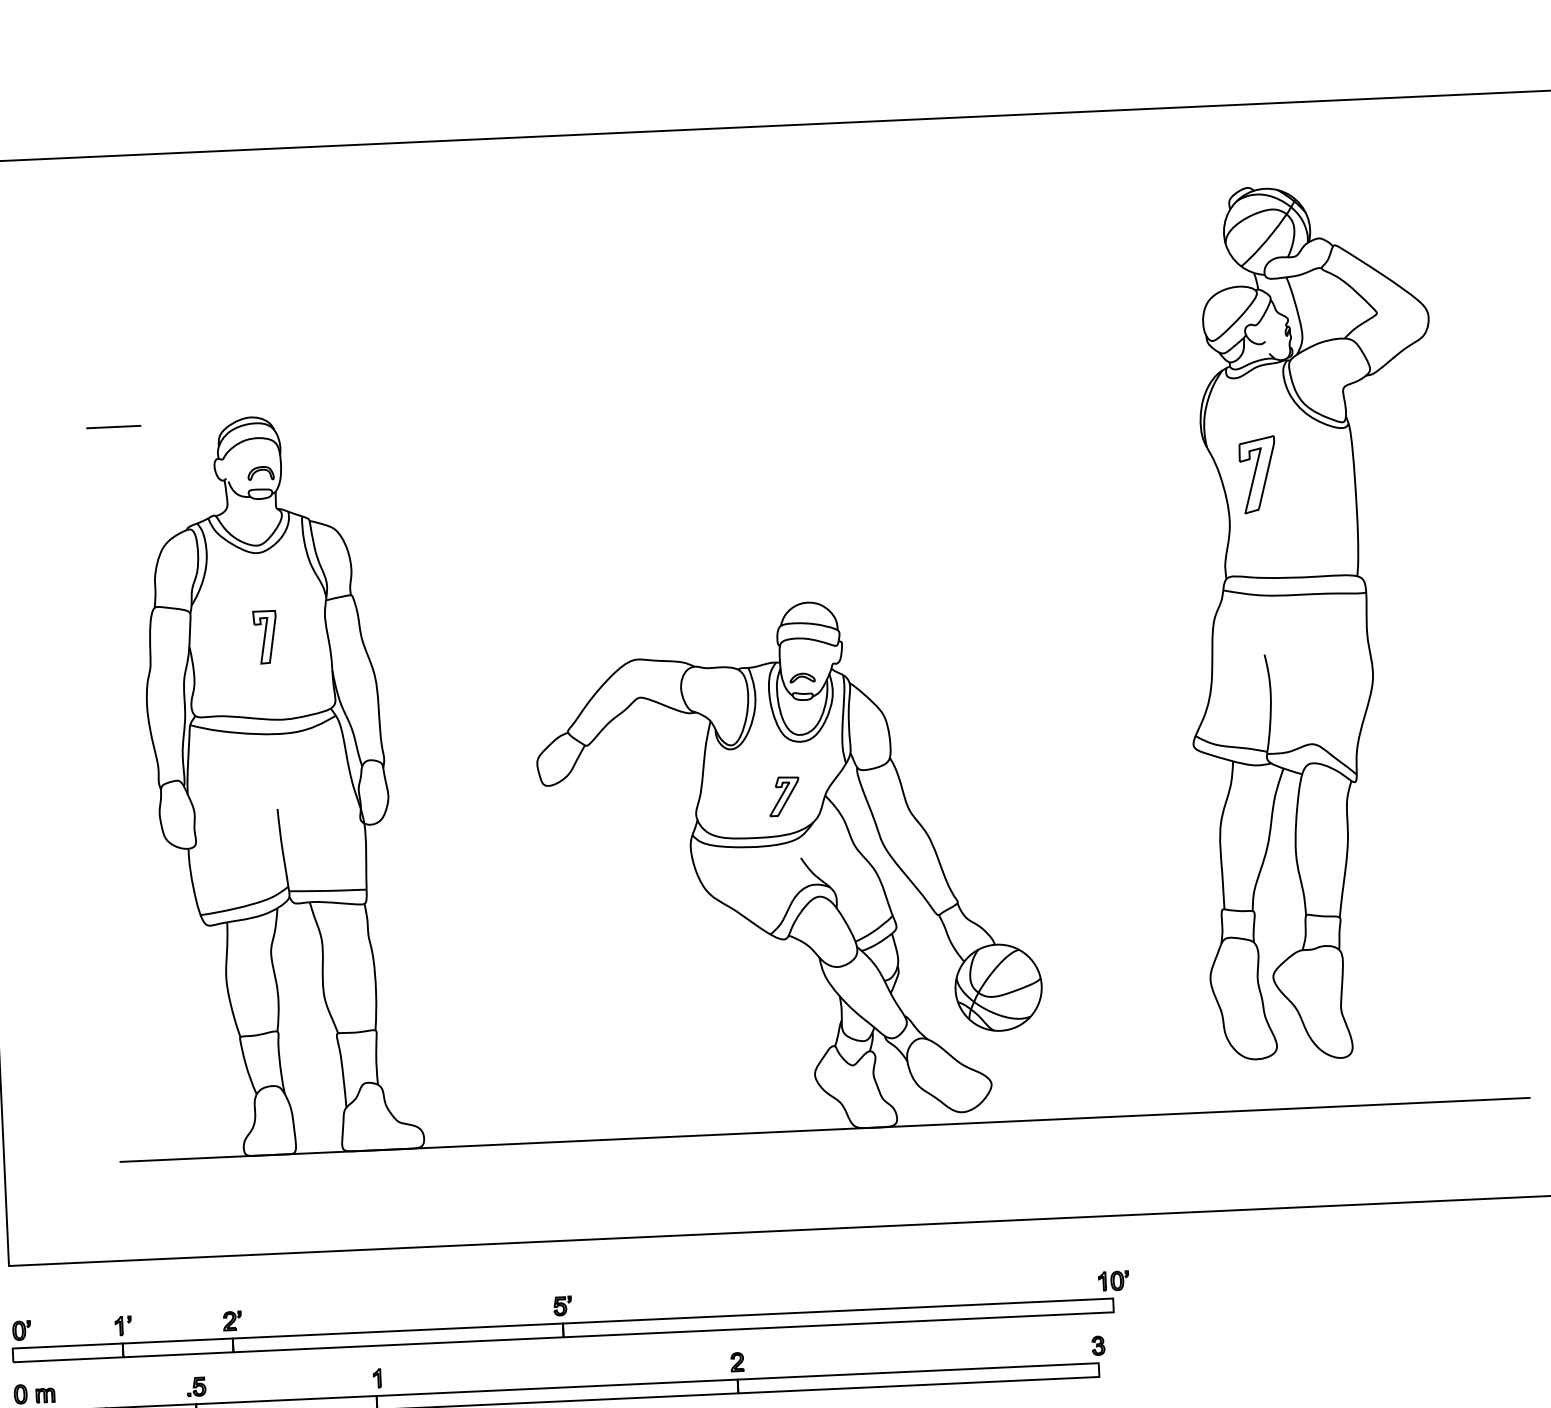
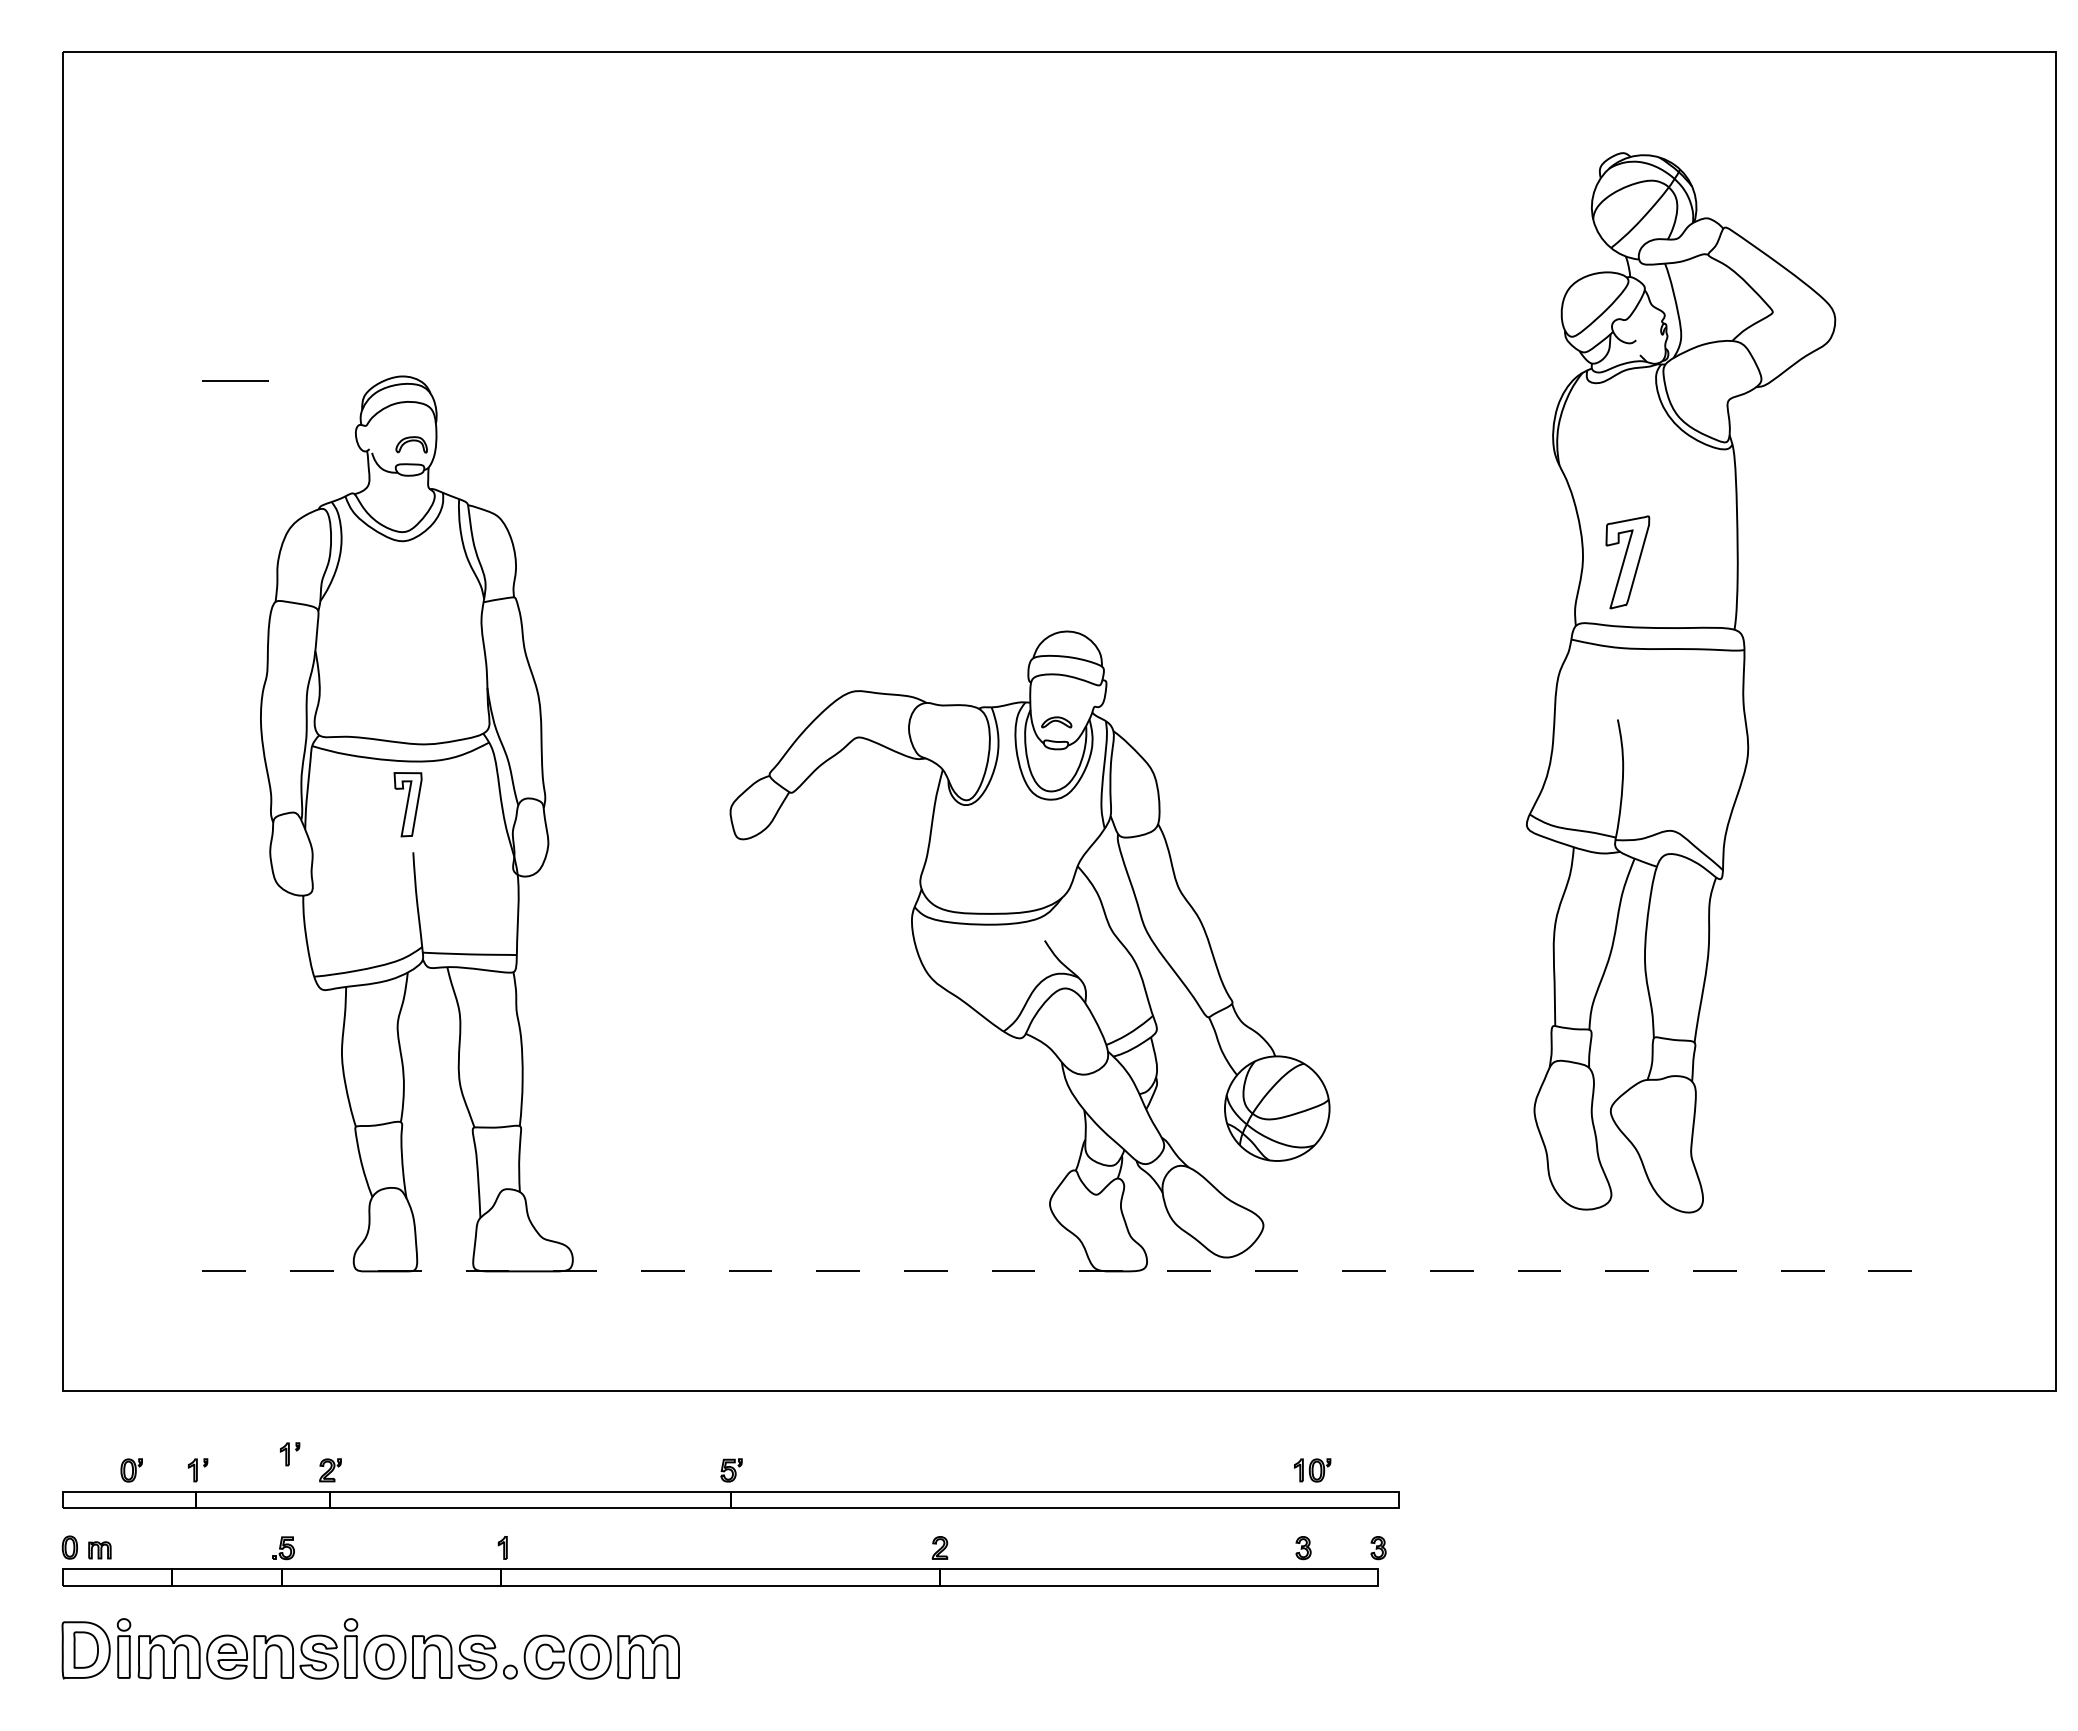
part: (1257, 474) -> (1627, 562), moved
part: (264, 637) -> (407, 804), moved
part: (784, 796) -> (1028, 865), removed
line: (825, 1129) -> (1059, 1271), solid -> dashed
part: (1113, 1281) -> (1312, 1470), moved
part: (198, 1309) -> (290, 1454), added
part: (21, 1330) -> (131, 1470), moved
part: (1036, 1348) -> (1303, 1548), added

